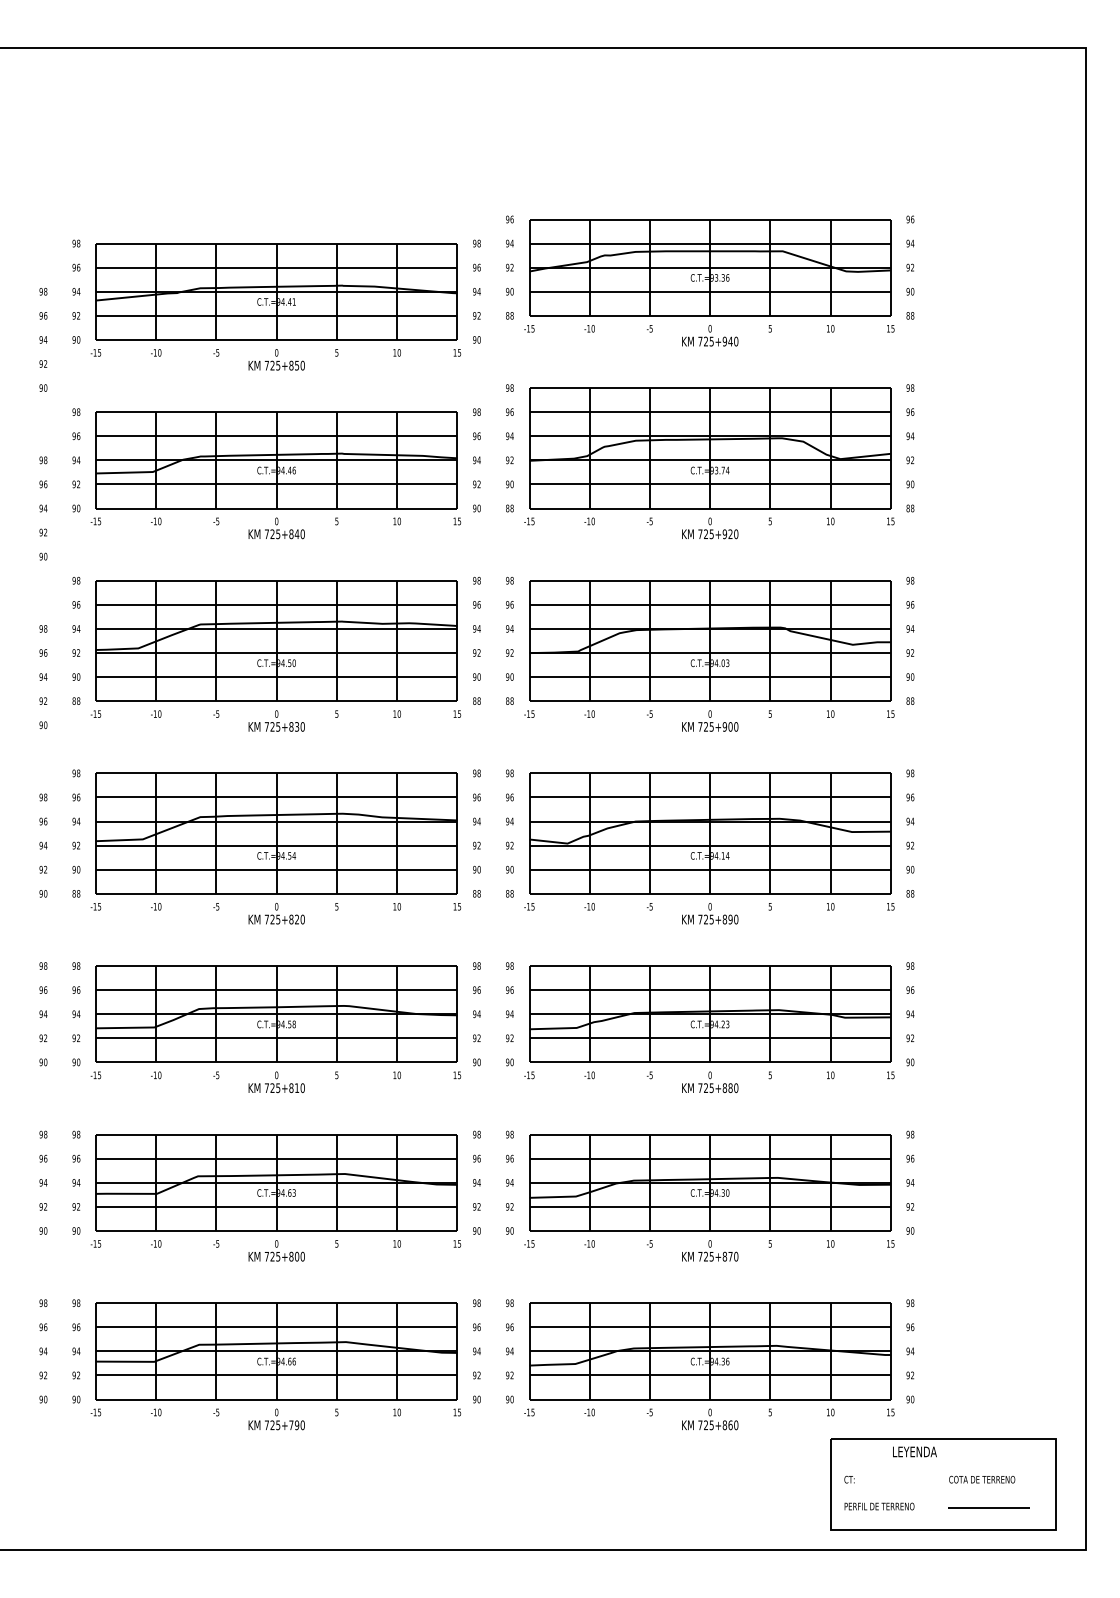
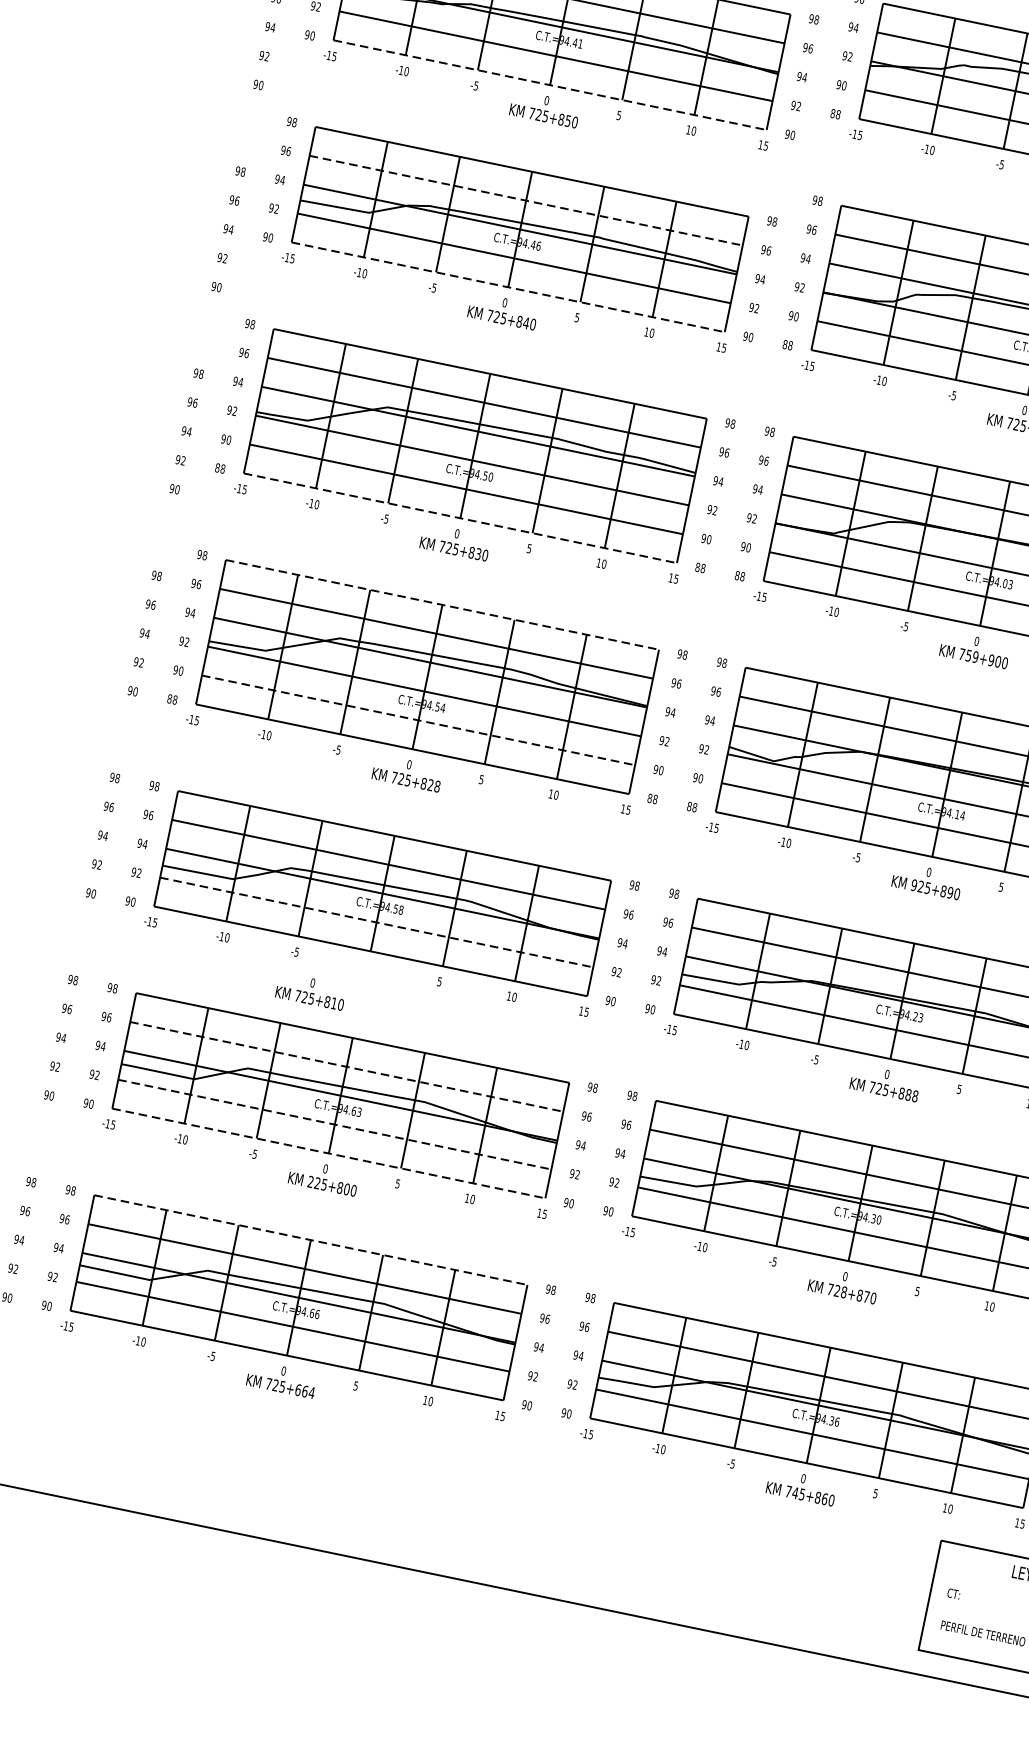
line: (276, 339) -> (549, 84), solid -> dashed
line: (276, 436) -> (525, 200), solid -> dashed
line: (276, 508) -> (508, 287), solid -> dashed
line: (276, 701) -> (460, 518), solid -> dashed
text: (708, 726) -> (971, 655), 725+900 -> 759+900
line: (276, 773) -> (442, 604), solid -> dashed
line: (276, 869) -> (418, 720), solid -> dashed
text: (302, 919) -> (437, 786), 725+820 -> 725+828
text: (700, 919) -> (914, 885), 725+890 -> 925+890
line: (276, 1038) -> (376, 922), solid -> dashed
text: (276, 1082) -> (310, 991), moved
text: (736, 1087) -> (915, 1095), 725+880 -> 725+888
line: (276, 1158) -> (346, 1066), solid -> dashed
line: (276, 1206) -> (334, 1124), solid -> dashed
line: (276, 1230) -> (328, 1152), solid -> dashed
text: (266, 1256) -> (310, 1181), 725+800 -> 225+800
text: (711, 1256) -> (843, 1292), 725+870 -> 728+870
line: (276, 1303) -> (310, 1240), solid -> dashed
text: (297, 1425) -> (305, 1391), 725+790 -> 725+664
text: (705, 1425) -> (794, 1493), 725+860 -> 745+860

